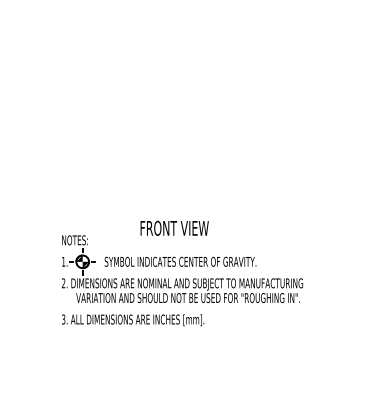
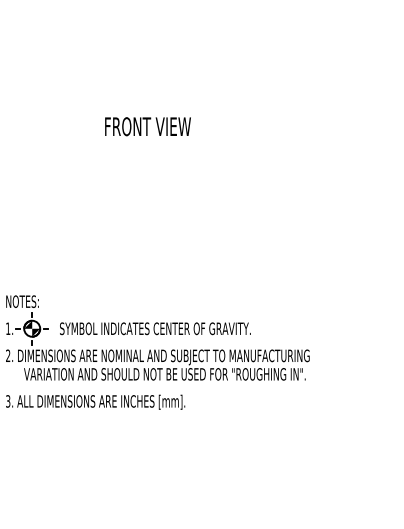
text: (174, 227) -> (147, 125), moved

